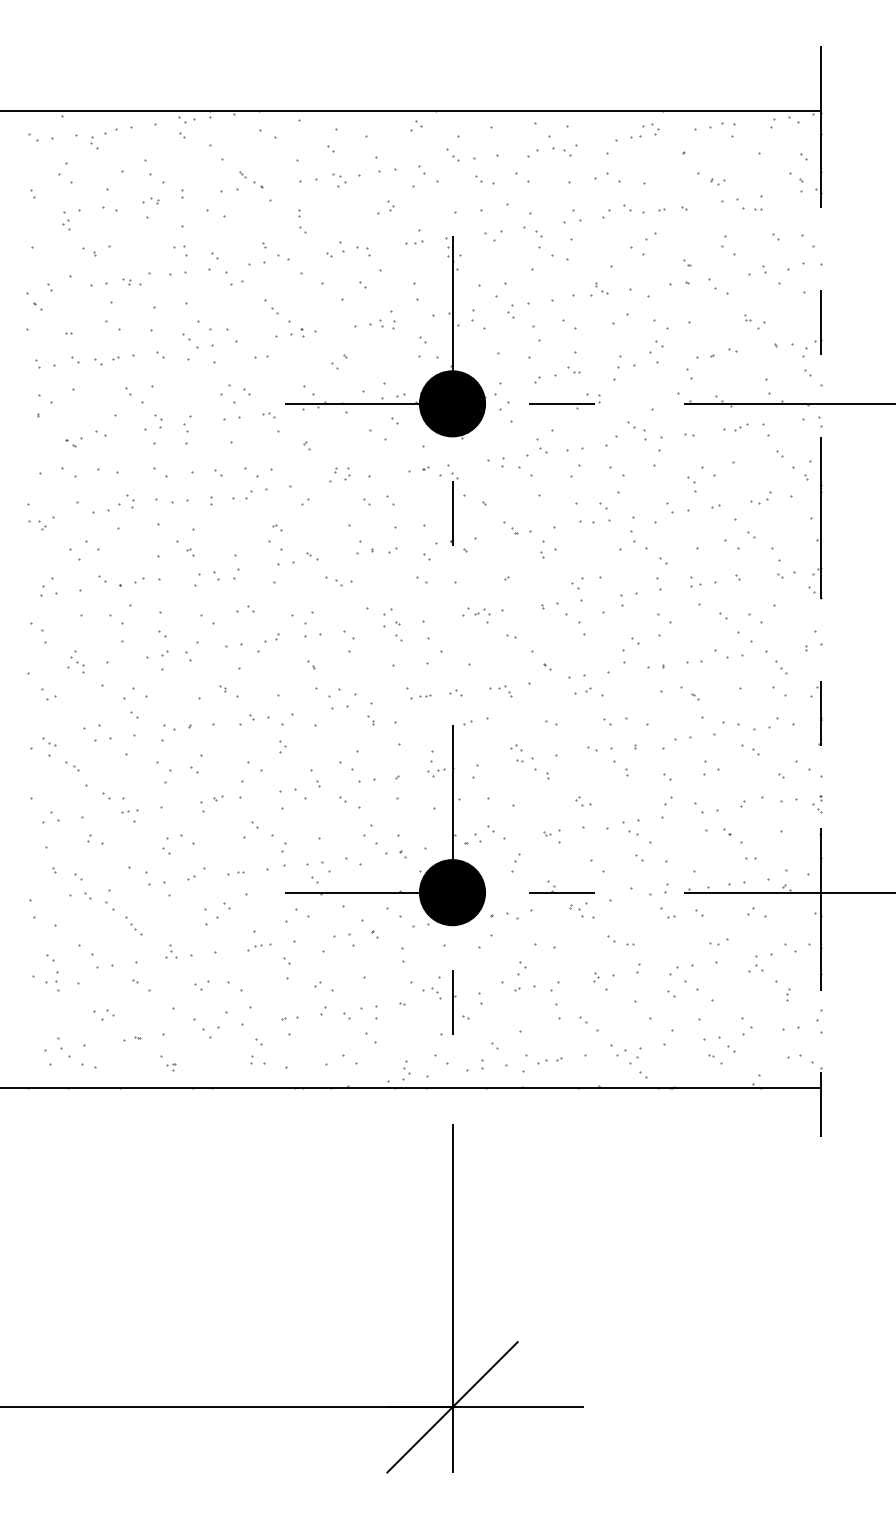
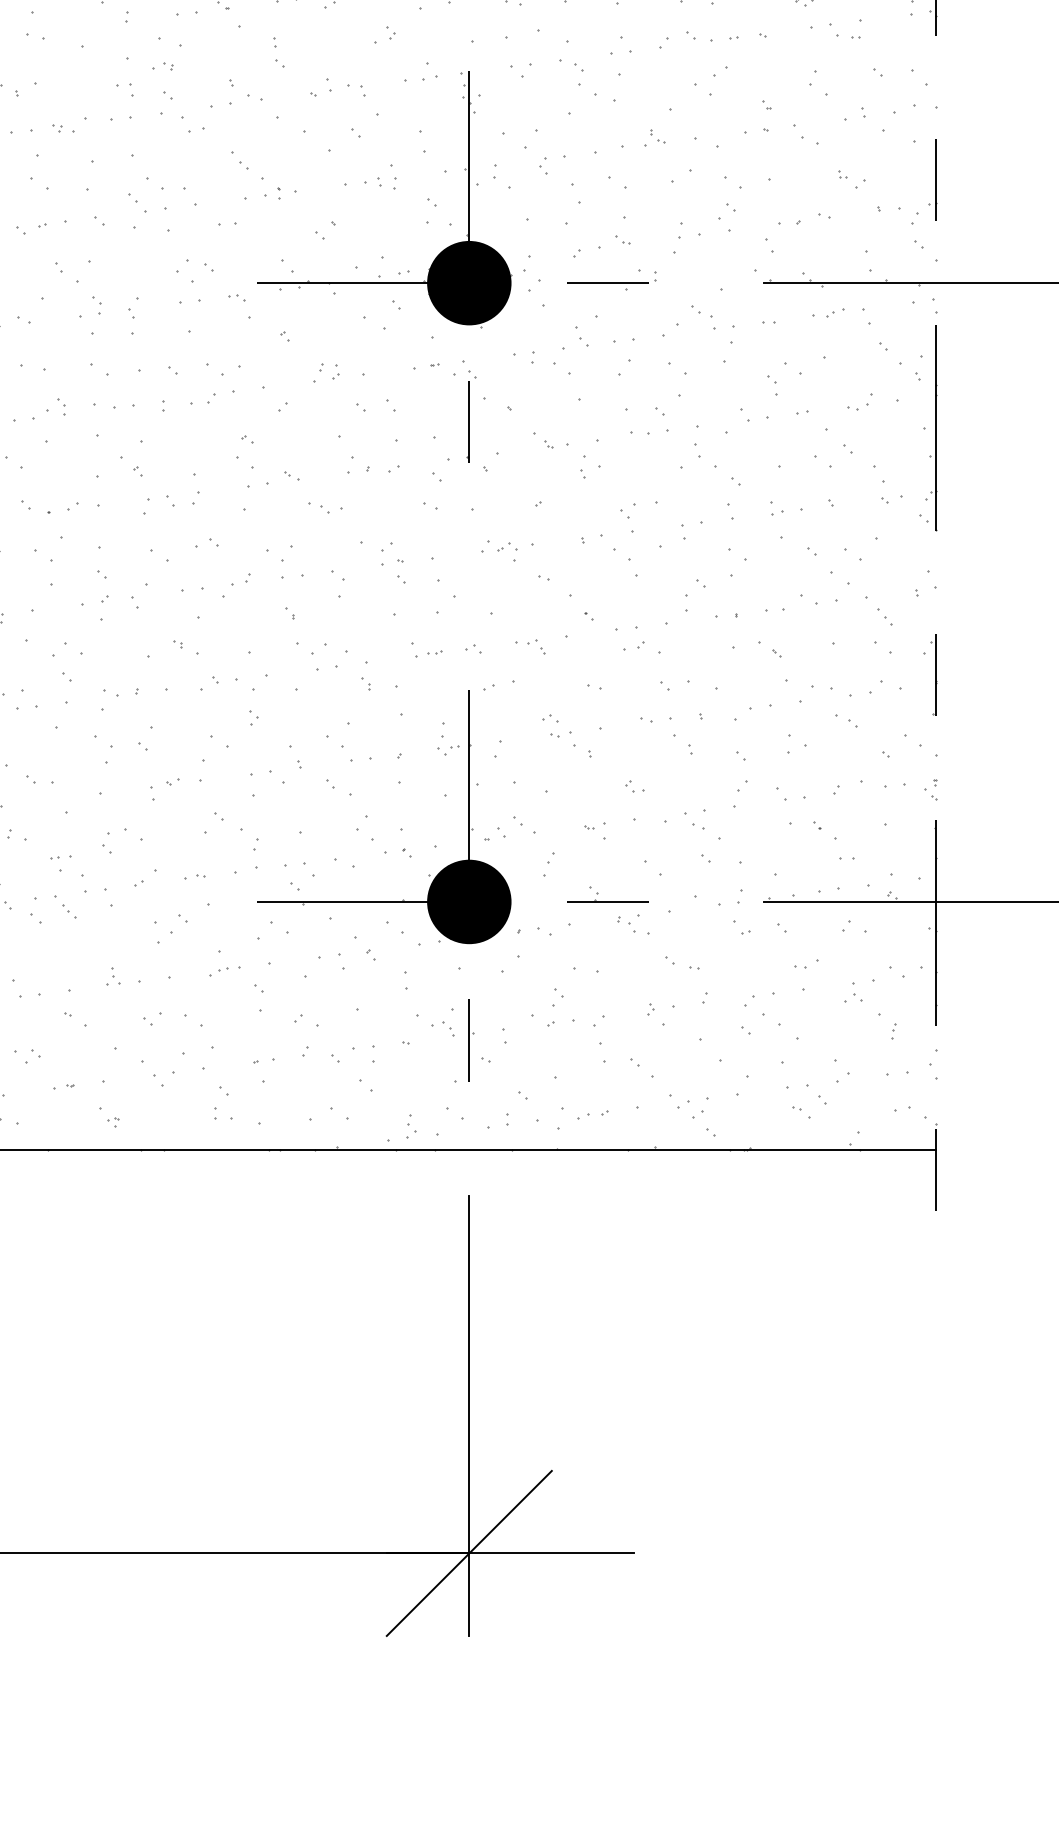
part: (150, 200) -> (162, 66), moved
part: (414, 242) -> (421, 78), size x1.6
part: (129, 811) -> (60, 857), moved
part: (133, 925) -> (65, 906), moved

